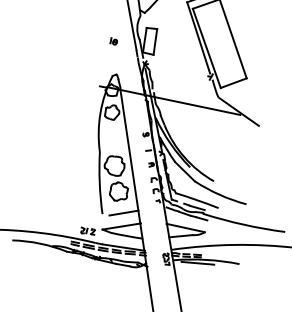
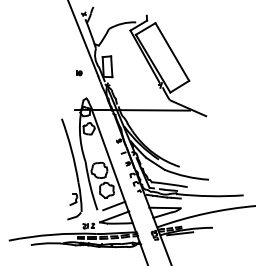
part: (80, 157) -> (71, 169), added

